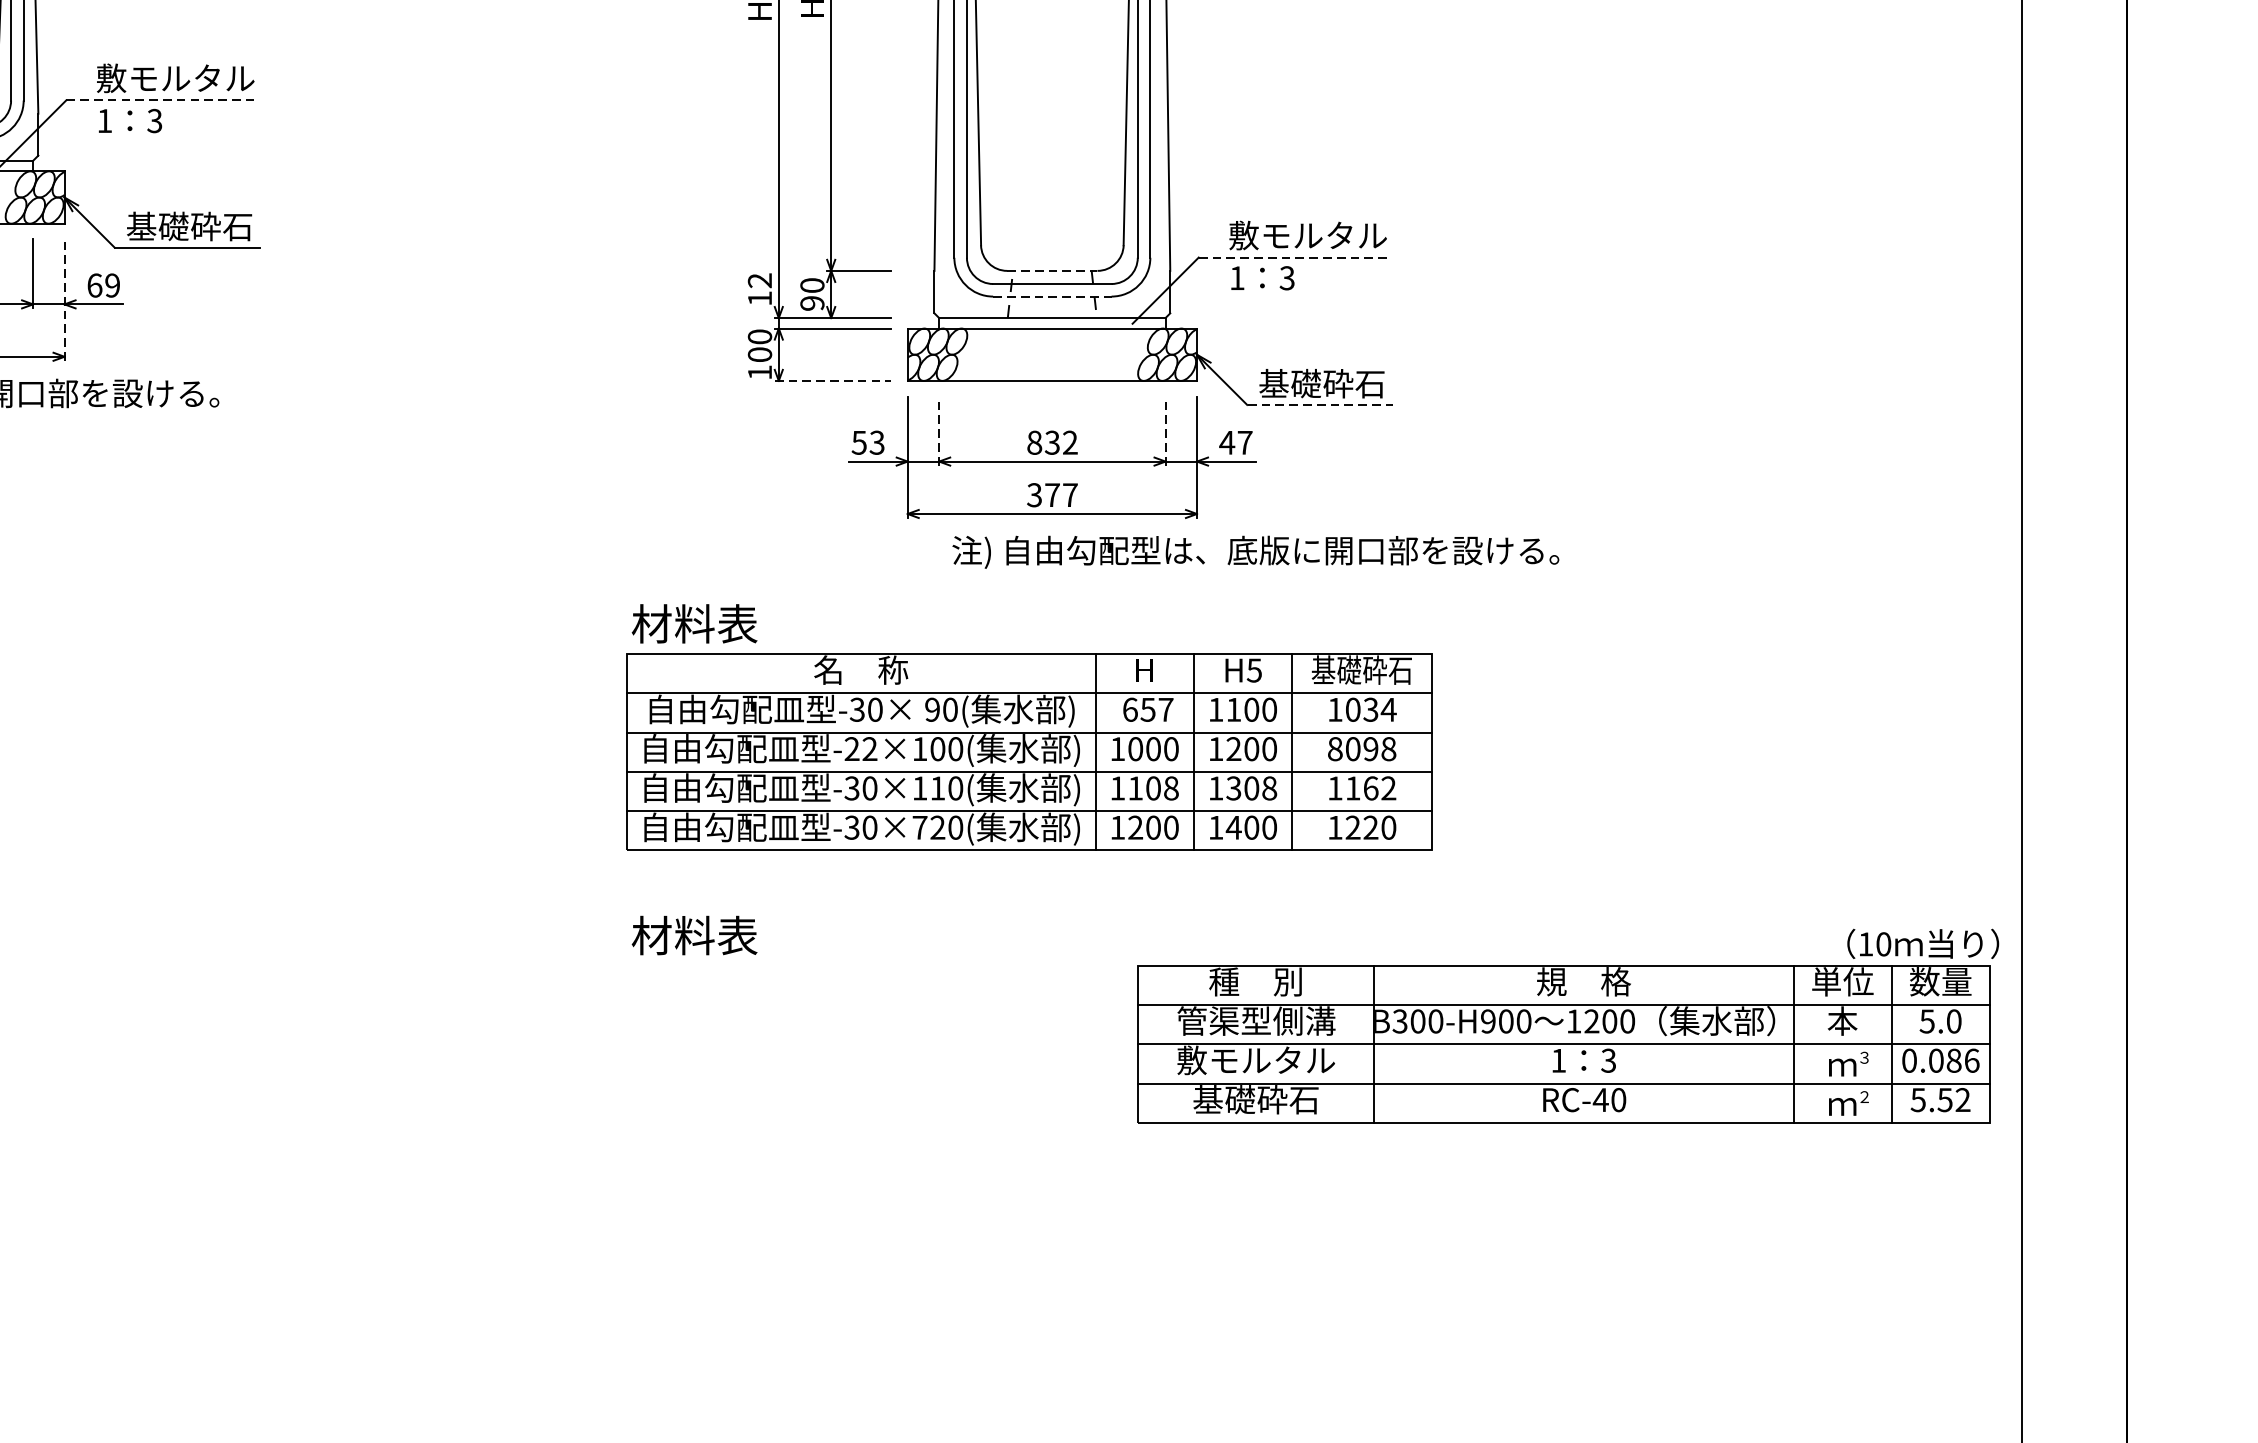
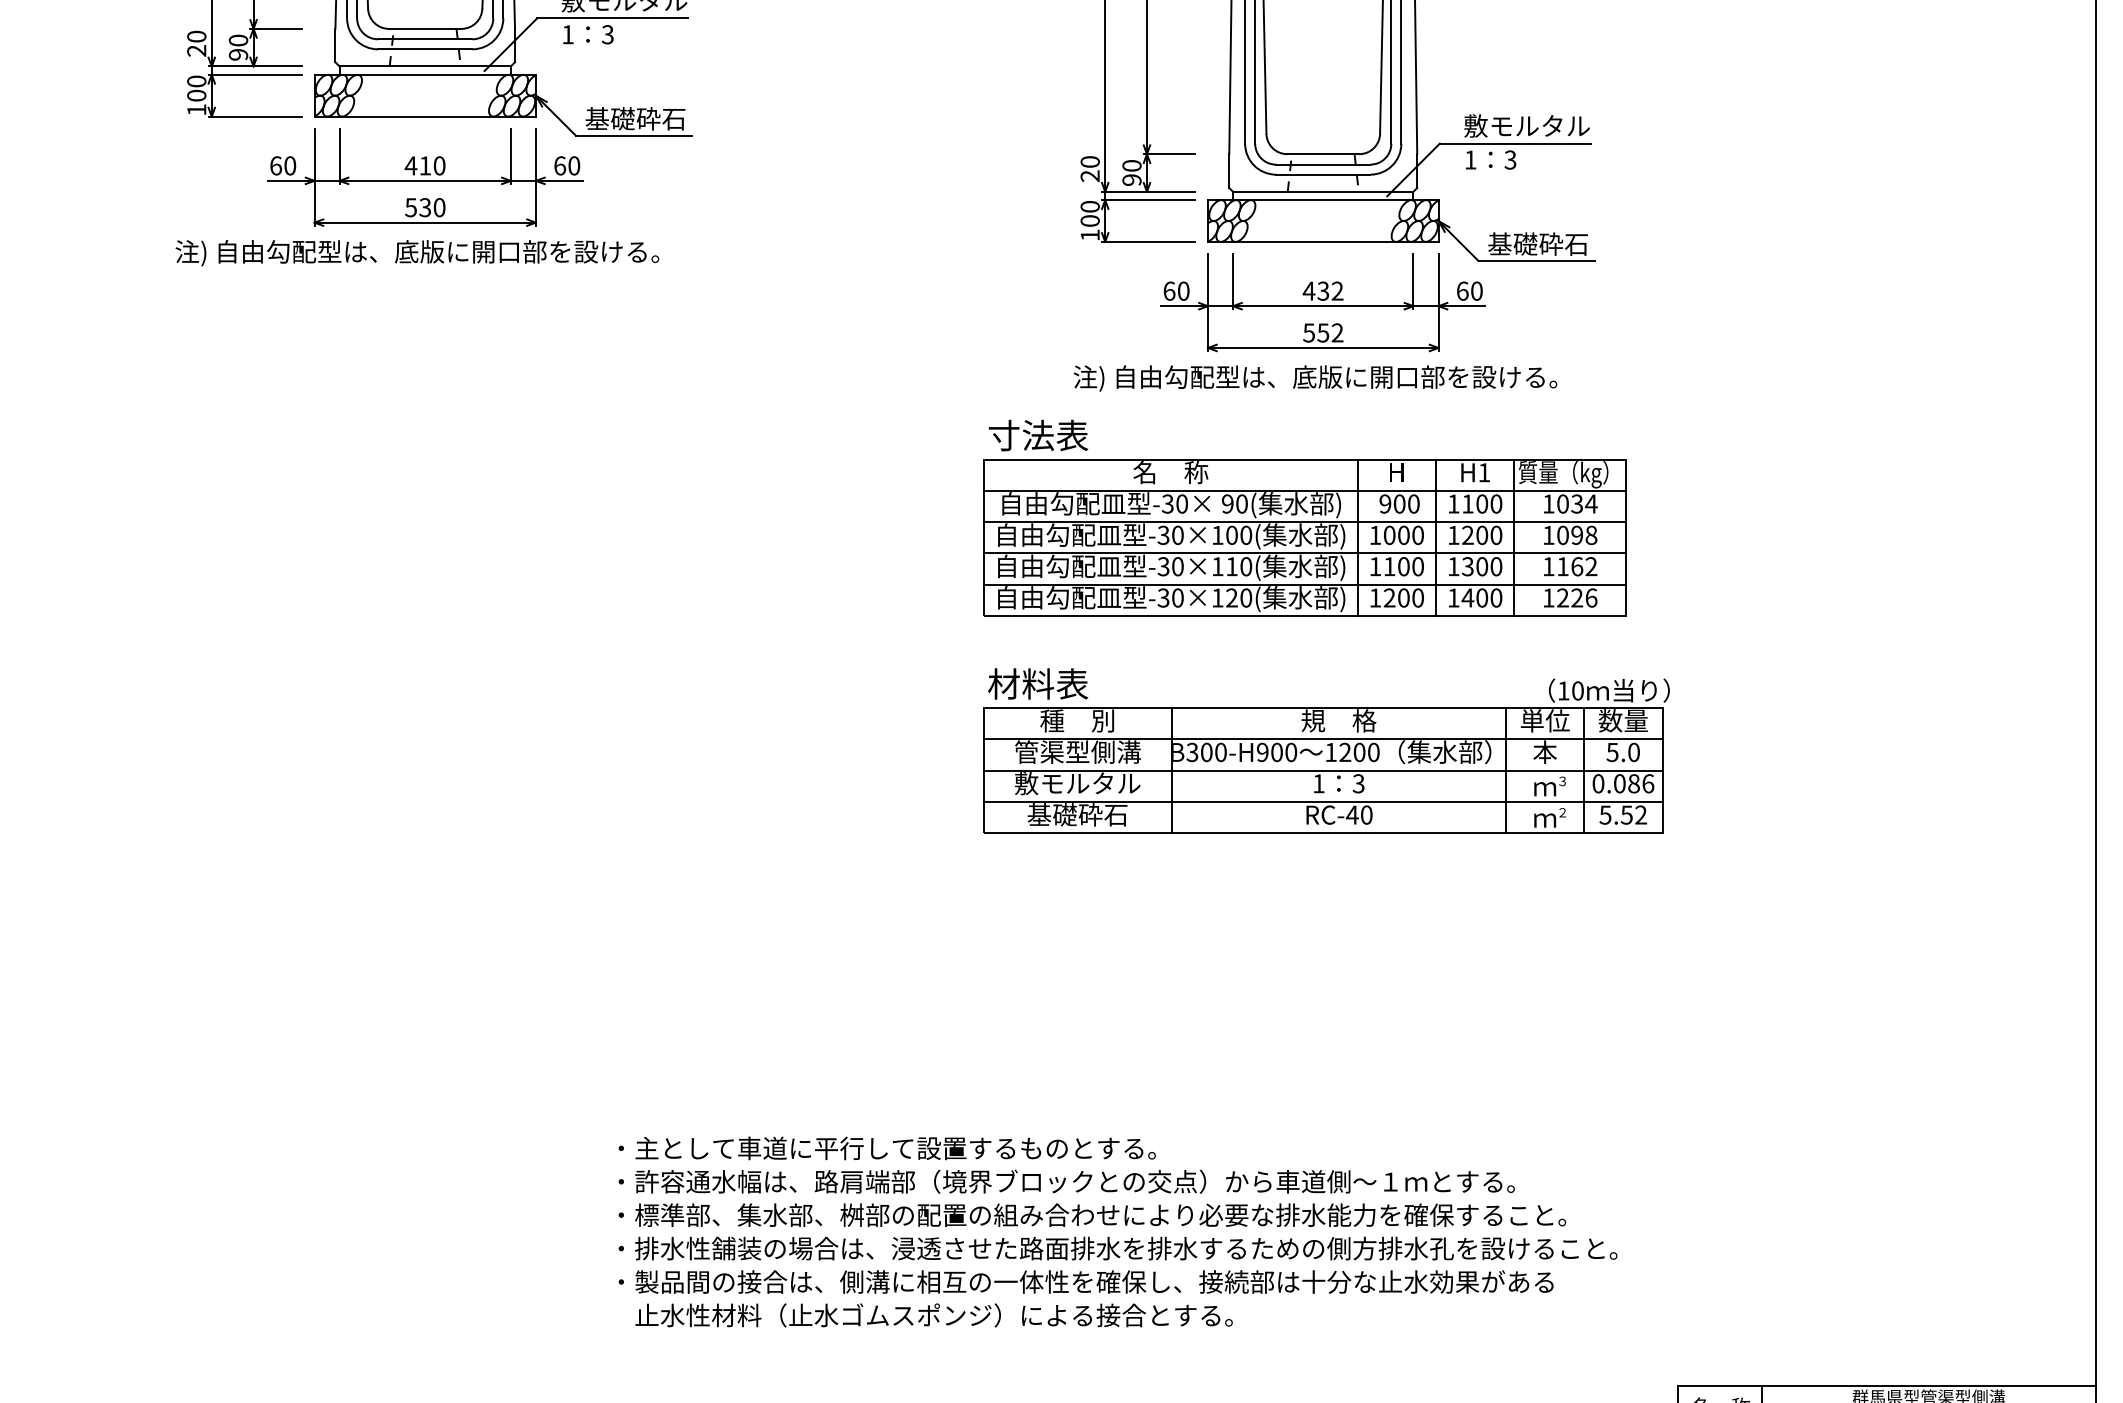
line: (161, 100) -> (613, 18), dashed -> solid
line: (1293, 257) -> (1515, 143), dashed -> solid
line: (1052, 271) -> (1323, 154), dashed -> solid
text: (112, 285) -> (574, 165), 69 -> 60
text: (759, 290) -> (1089, 169), 12 -> 20
line: (1052, 296) -> (1323, 174), dashed -> solid
line: (64, 298) -> (535, 176), dashed -> solid
line: (834, 380) -> (1149, 241), dashed -> solid
line: (1319, 405) -> (1536, 261), dashed -> solid
line: (939, 430) -> (1233, 281), dashed -> solid
line: (1165, 430) -> (1413, 281), dashed -> solid
text: (868, 441) -> (1176, 290), 53 -> 60
text: (1033, 441) -> (1308, 290), 832 -> 432
text: (1235, 441) -> (1469, 290), 47 -> 60
text: (1052, 494) -> (1323, 332), 377 -> 552
text: (1255, 552) -> (1315, 378), moved
text: (673, 623) -> (1021, 435), 材料表 -> 寸法表
text: (1254, 670) -> (1484, 472), H5 -> H1
text: (1353, 672) -> (1563, 474), 基礎砕石 -> 質量（kg）
text: (1148, 709) -> (1399, 503), 657 -> 900
text: (860, 749) -> (1170, 535), -22×100( -> -30×100(
text: (1334, 749) -> (1548, 535), 8098 -> 1098
text: (1171, 788) -> (1418, 566), 1108 -> 1100
text: (1269, 788) -> (1496, 566), 1308 -> 1300
text: (919, 827) -> (1217, 597), -30×720( -> -30×120(
text: (1388, 827) -> (1591, 597), 1220 -> 1226
part: (1568, 1025) -> (1326, 755), moved

